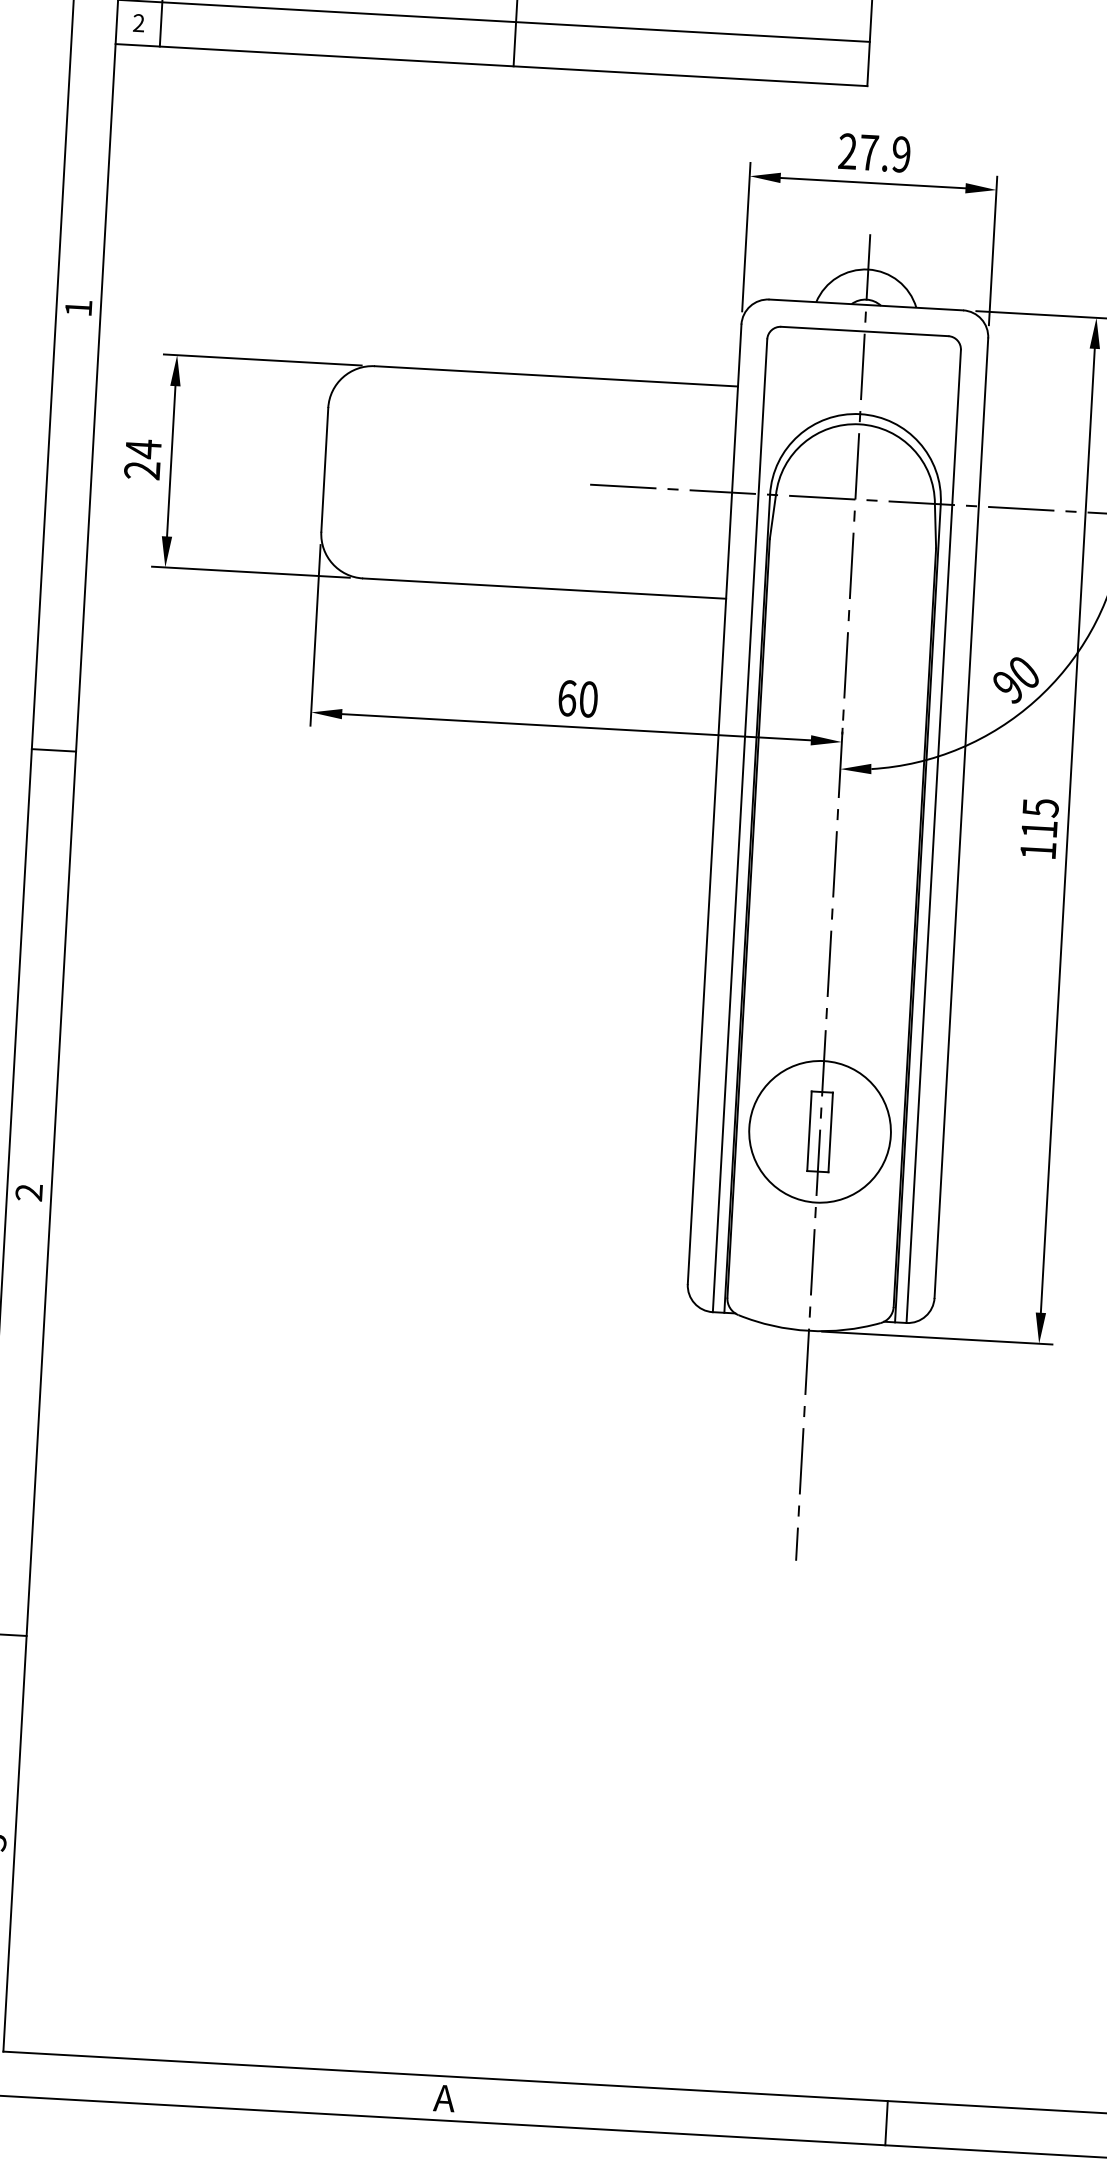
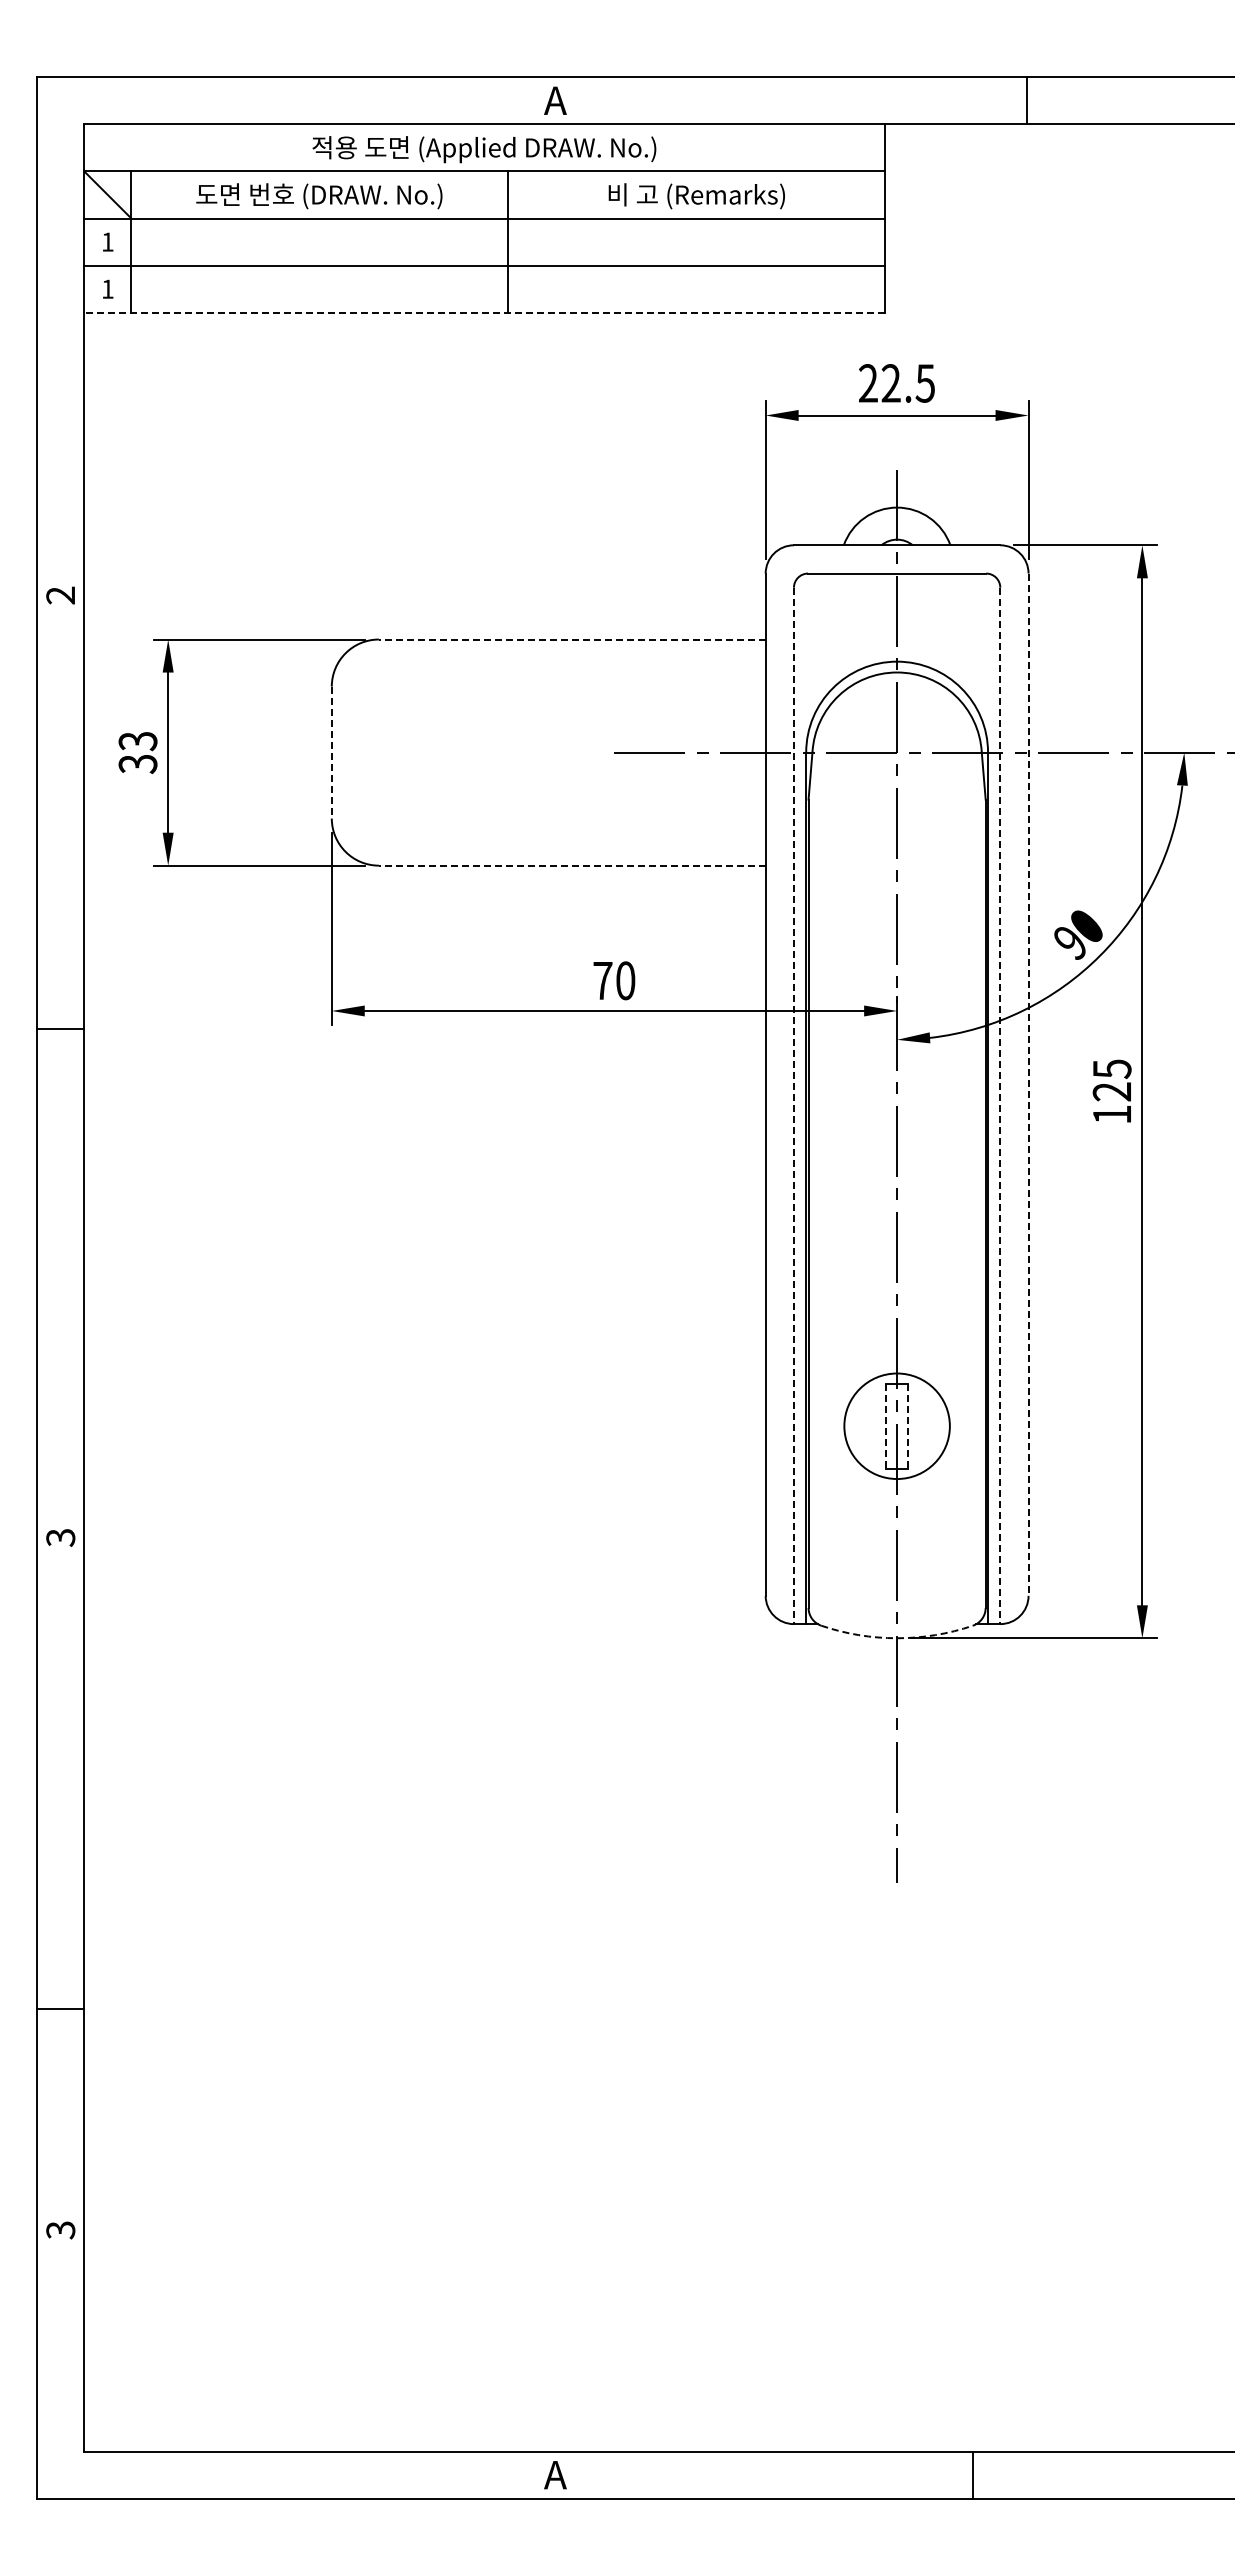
text: (138, 22) -> (107, 288), 2 -> 1
line: (491, 64) -> (484, 312), solid -> dashed
text: (884, 153) -> (907, 383), 27.9 -> 22.5
text: (78, 308) -> (60, 595), 1 -> 2
line: (555, 376) -> (571, 639), solid -> dashed
text: (142, 459) -> (137, 752), 24 -> 33
line: (324, 469) -> (331, 752), solid -> dashed
line: (543, 588) -> (571, 865), solid -> dashed
text: (566, 697) -> (602, 980), 60 -> 70
line: (53, 750) -> (60, 1028), moved
line: (961, 818) -> (1028, 1085), solid -> dashed
line: (739, 826) -> (793, 1106), solid -> dashed
text: (1038, 828) -> (1111, 1091), 115 -> 125
line: (933, 837) -> (1000, 1106), solid -> dashed
line: (809, 1131) -> (885, 1426), solid -> dashed
circle: (819, 1131) -> (896, 1425), size x0.7
line: (830, 1132) -> (908, 1426), solid -> dashed
text: (28, 1192) -> (60, 1537), 2 -> 3
arc: (809, 1331) -> (897, 1638), solid -> dashed
line: (886, 2122) -> (972, 2474), moved

